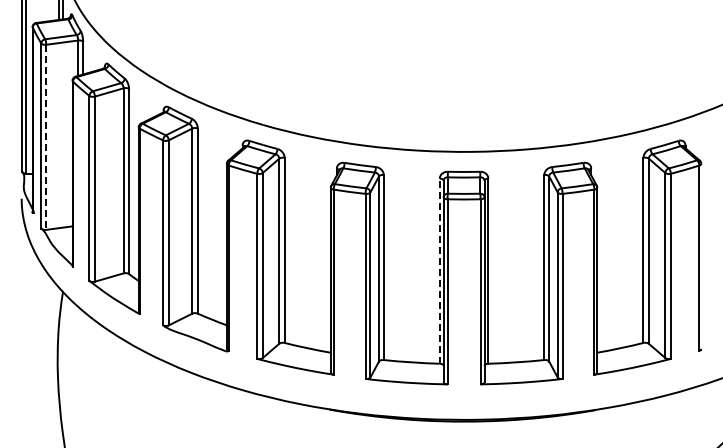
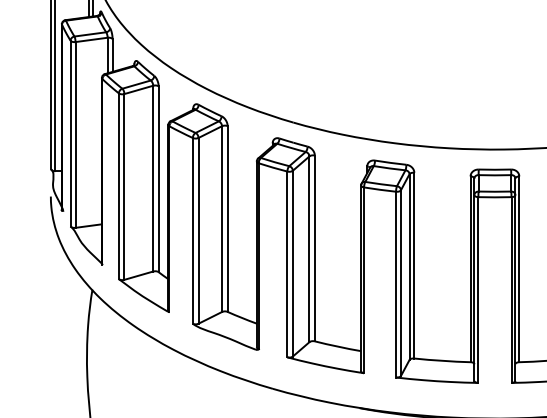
line: (46, 137) -> (75, 135), dashed -> solid
line: (439, 271) -> (470, 269), dashed -> solid

